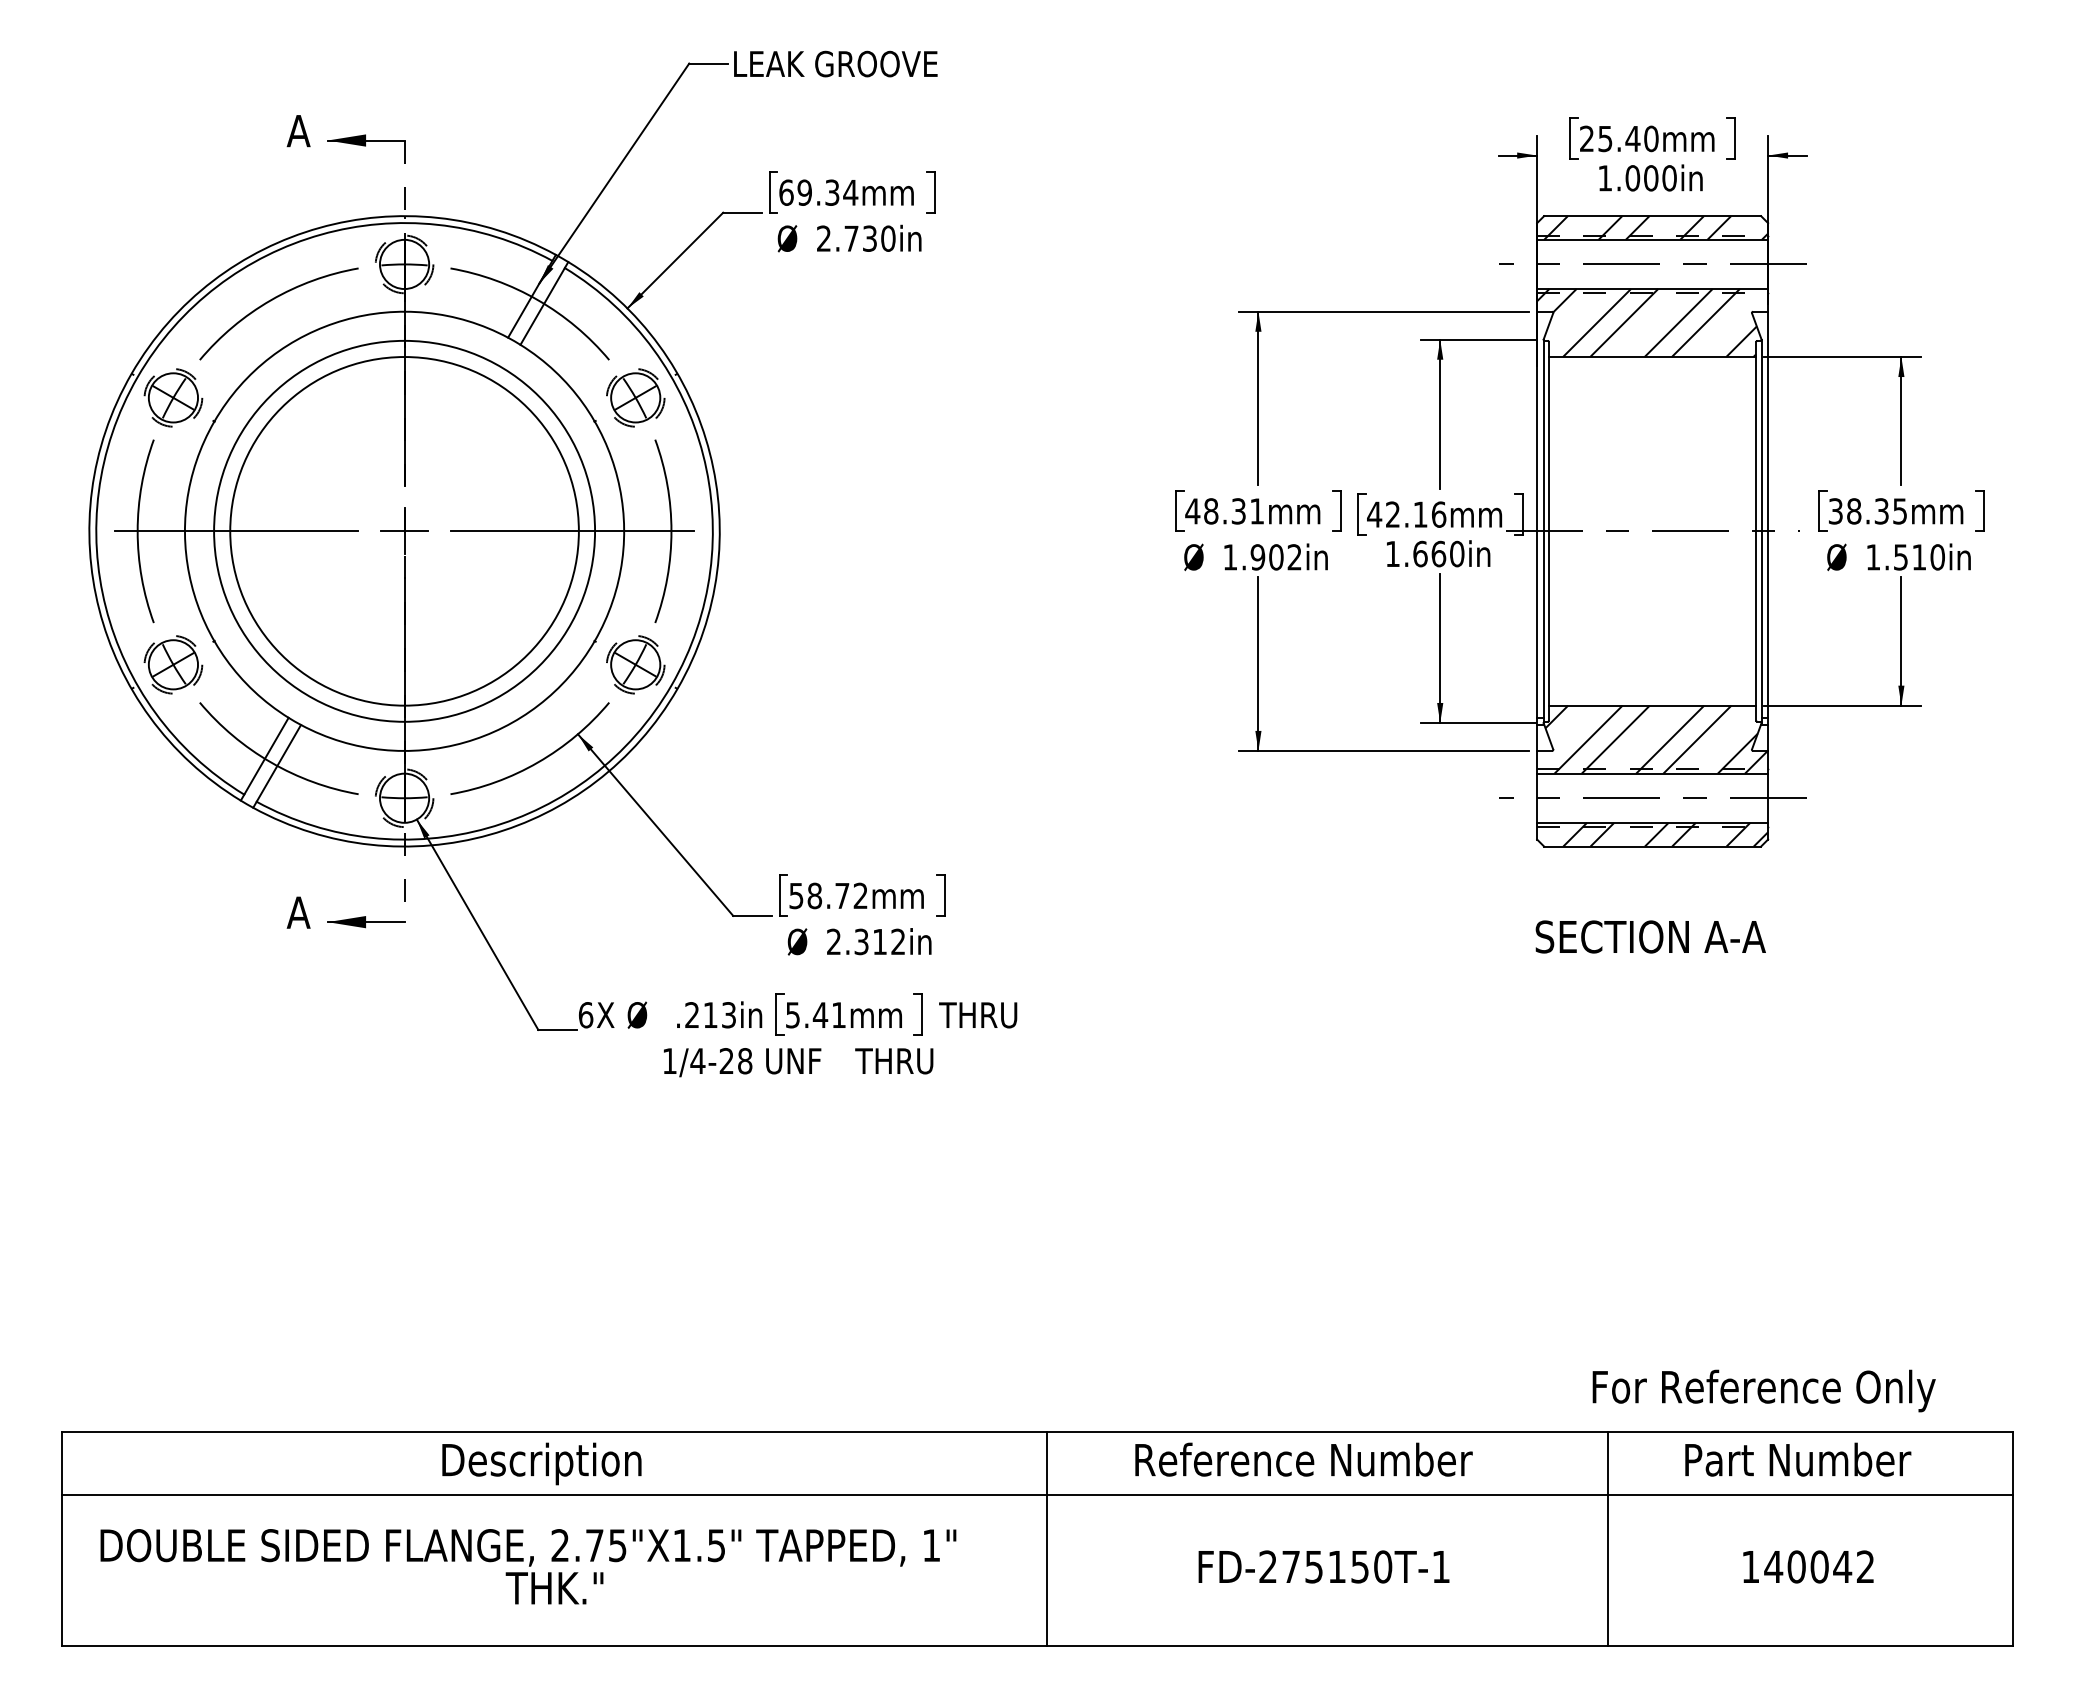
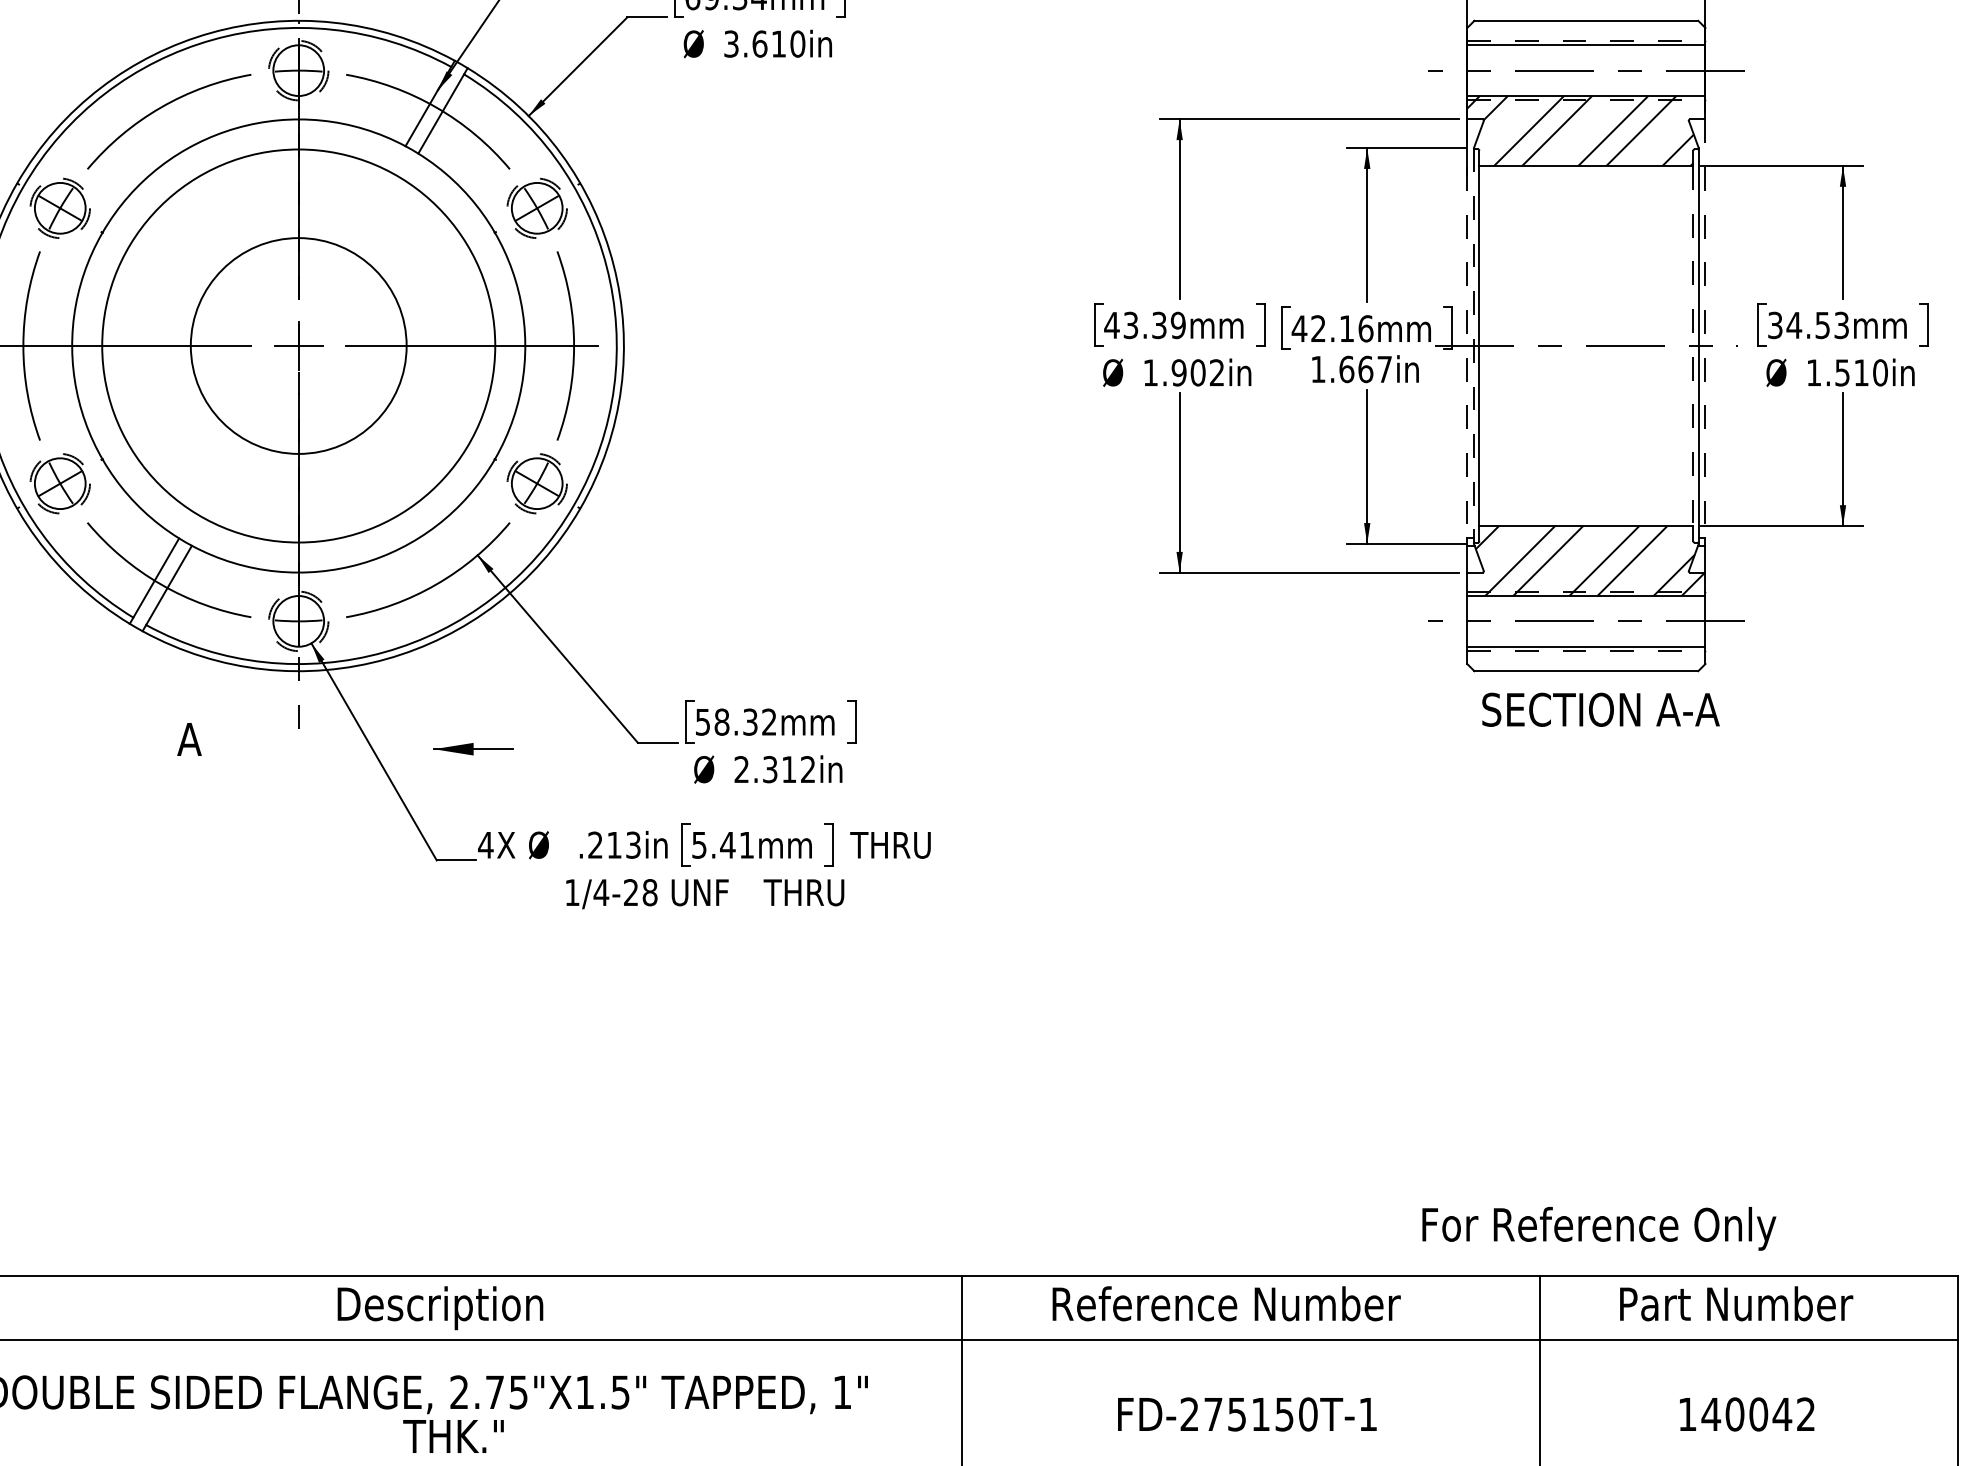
hatch: (1656, 227) -> (1590, 32), removed
text: (846, 238) -> (754, 43), 2.730in -> 3.610in
text: (1234, 511) -> (1154, 325), 48.31mm -> 43.39mm
text: (1876, 511) -> (1817, 325), 38.35mm -> 34.53mm
line: (1537, 515) -> (1467, 329), solid -> dashed
line: (1768, 515) -> (1705, 329), solid -> dashed
circle: (404, 531) -> (298, 346), size x0.6
line: (1543, 531) -> (1473, 346), solid -> dashed
line: (1756, 531) -> (1693, 346), solid -> dashed
text: (1457, 553) -> (1385, 368), 1.660in -> 1.667in
hatch: (1665, 834) -> (1599, 658), removed
text: (842, 895) -> (750, 721), 58.72mm -> 58.32mm
part: (366, 922) -> (474, 749), moved
text: (1650, 936) -> (1600, 709), moved
text: (585, 1015) -> (485, 845), 6 -> 4
text: (1763, 1390) -> (1598, 1228), moved

